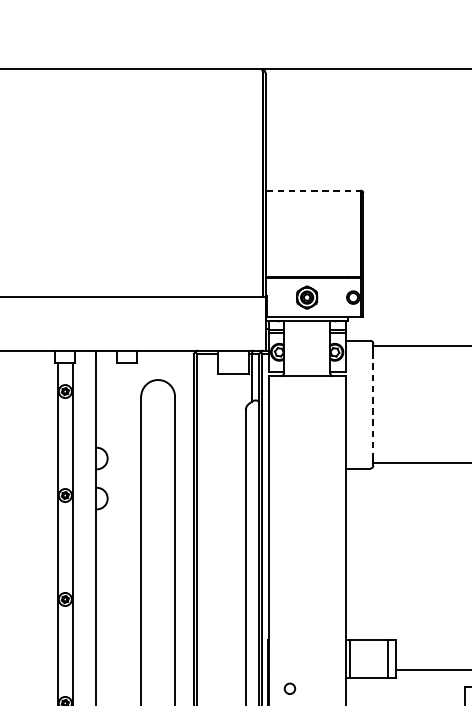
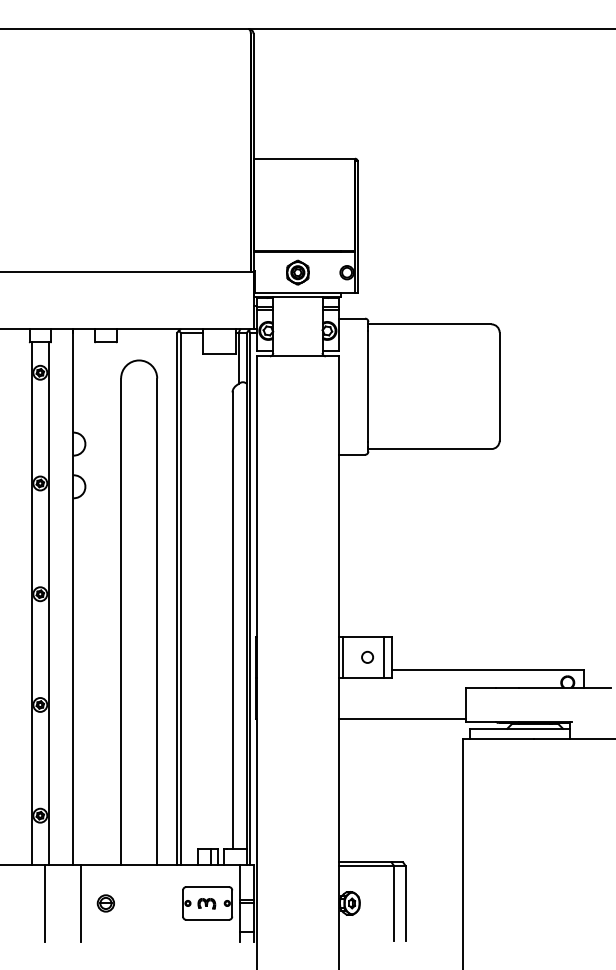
line: (314, 190) -> (305, 158), dashed -> solid
line: (373, 404) -> (368, 386), dashed -> solid
circle: (289, 687) -> (367, 656), moved

